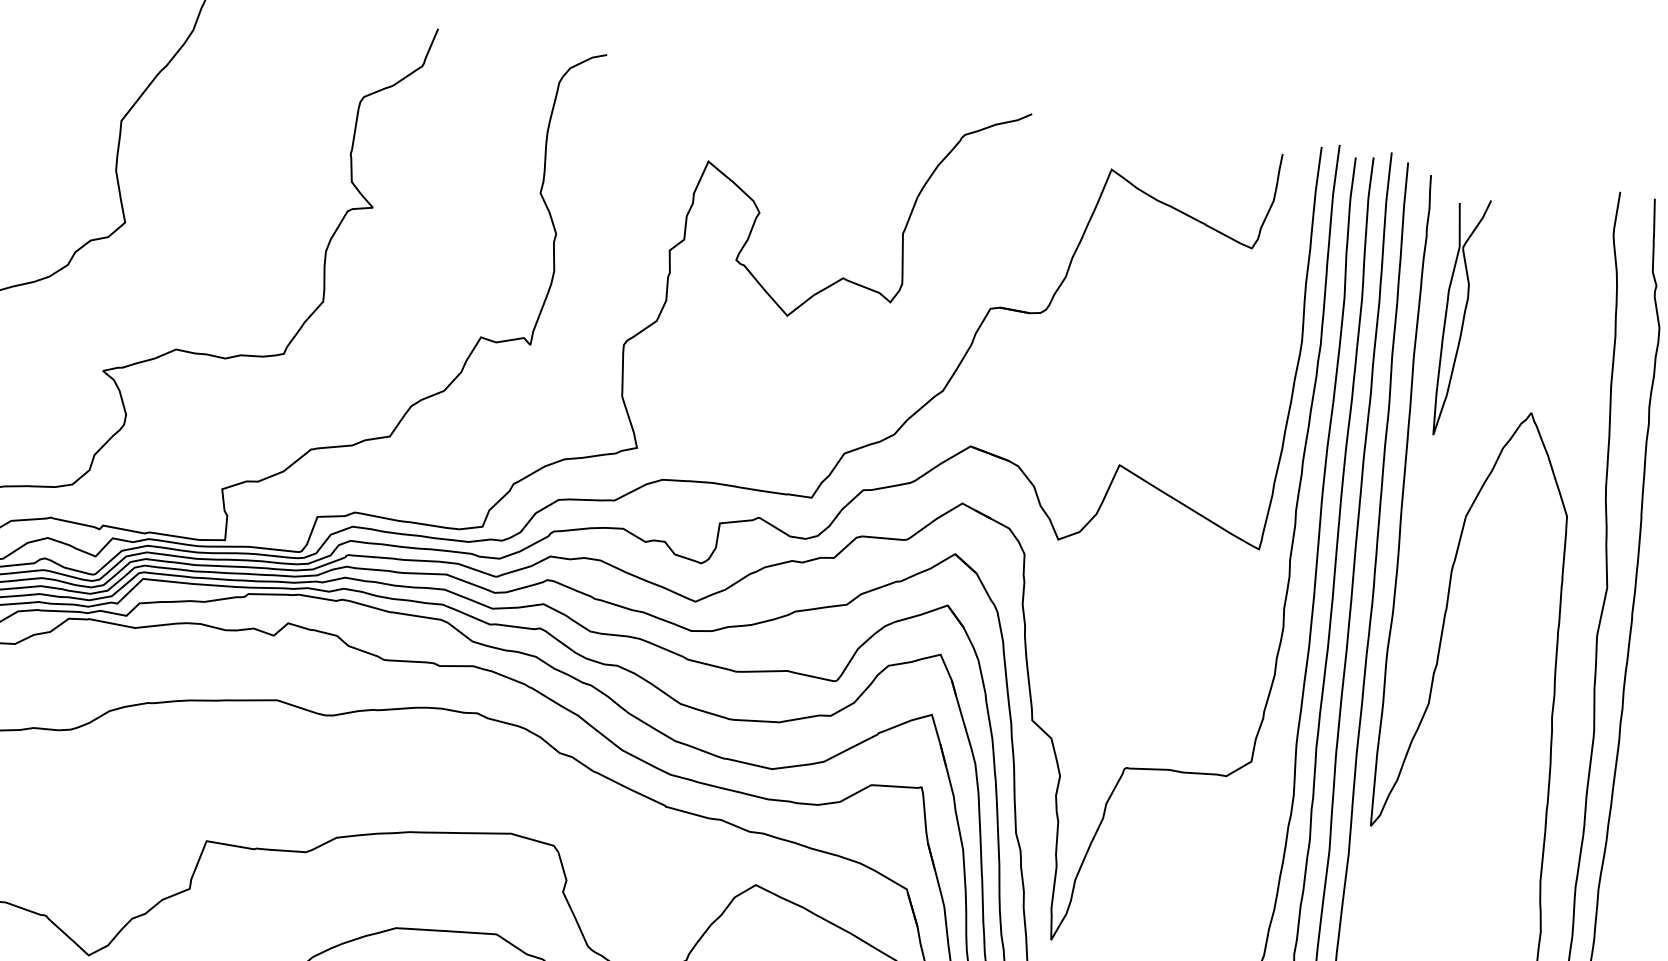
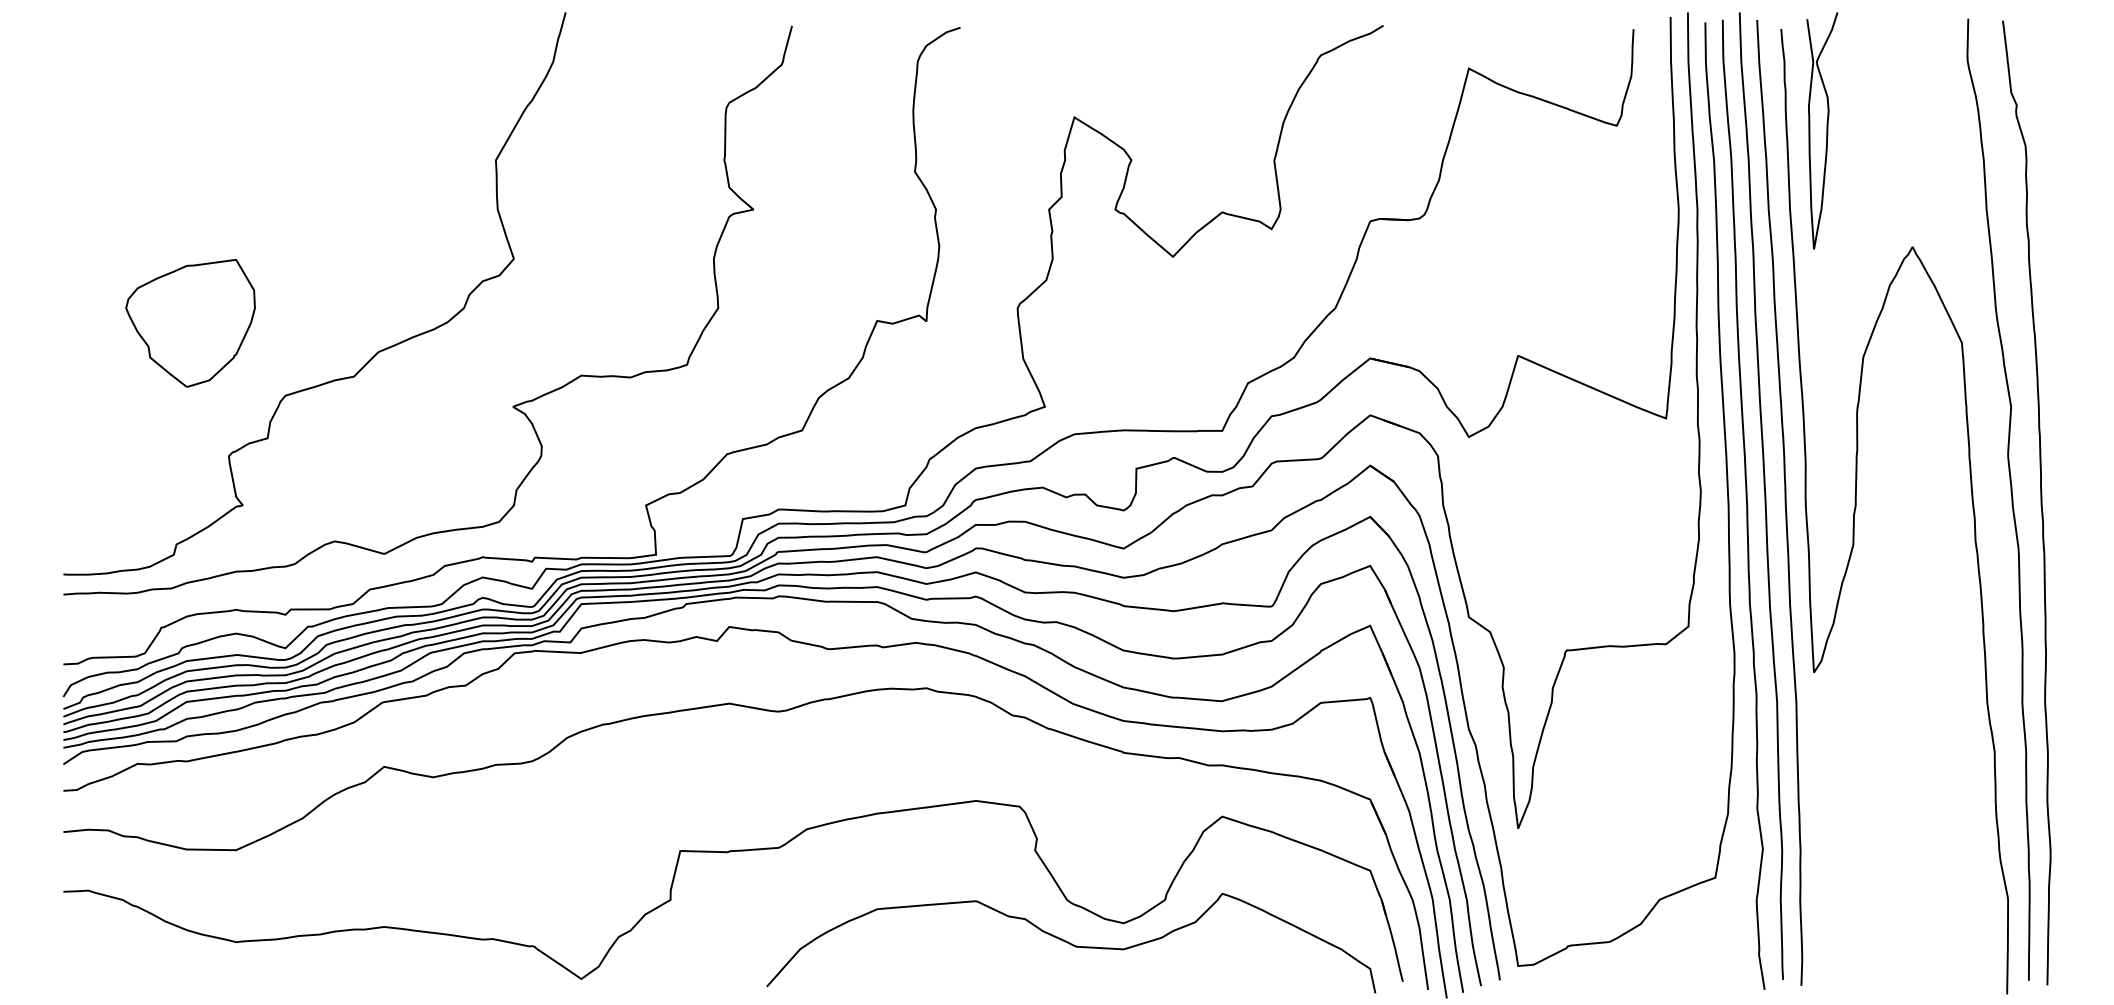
curve: (1463, 317) -> (1826, 130), moved

